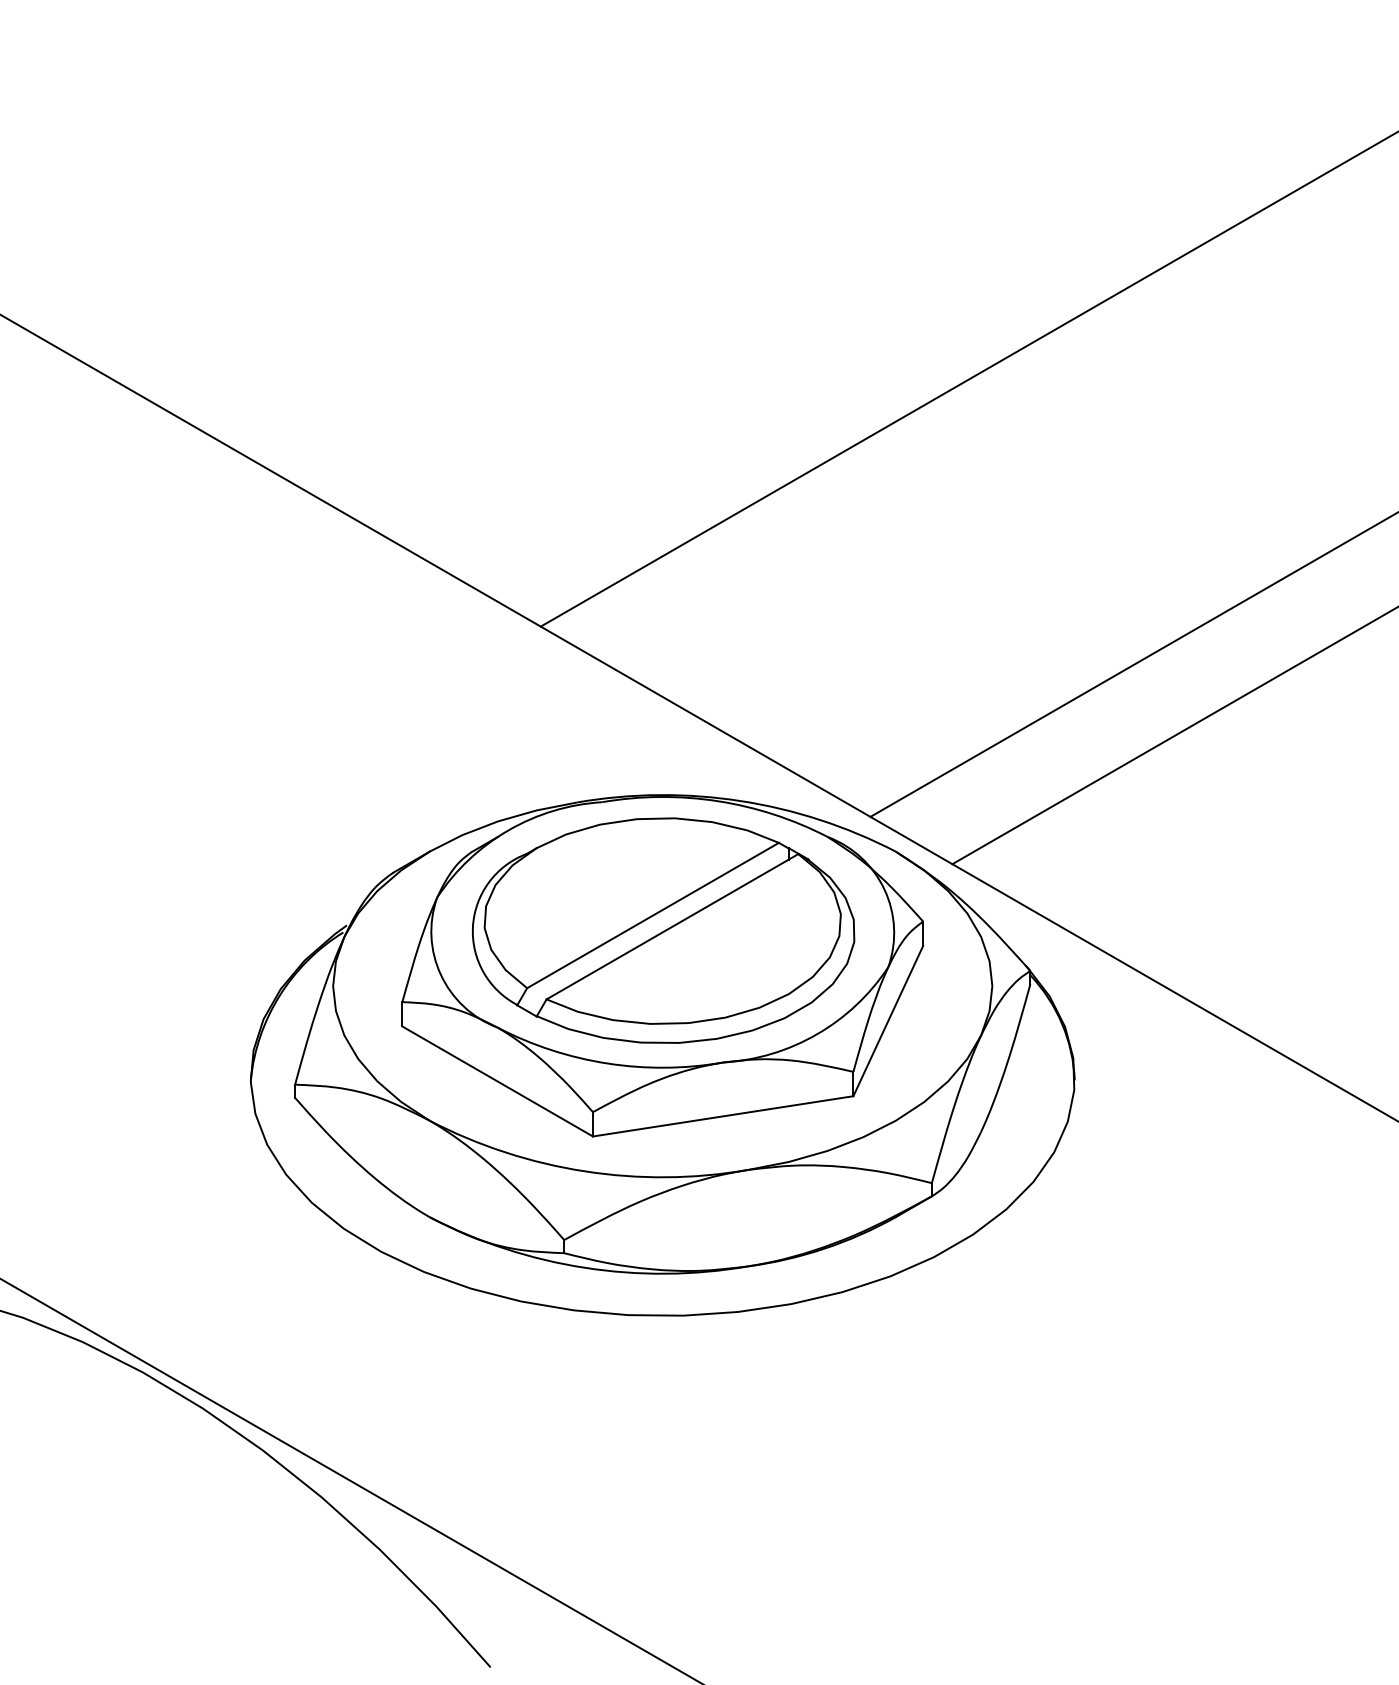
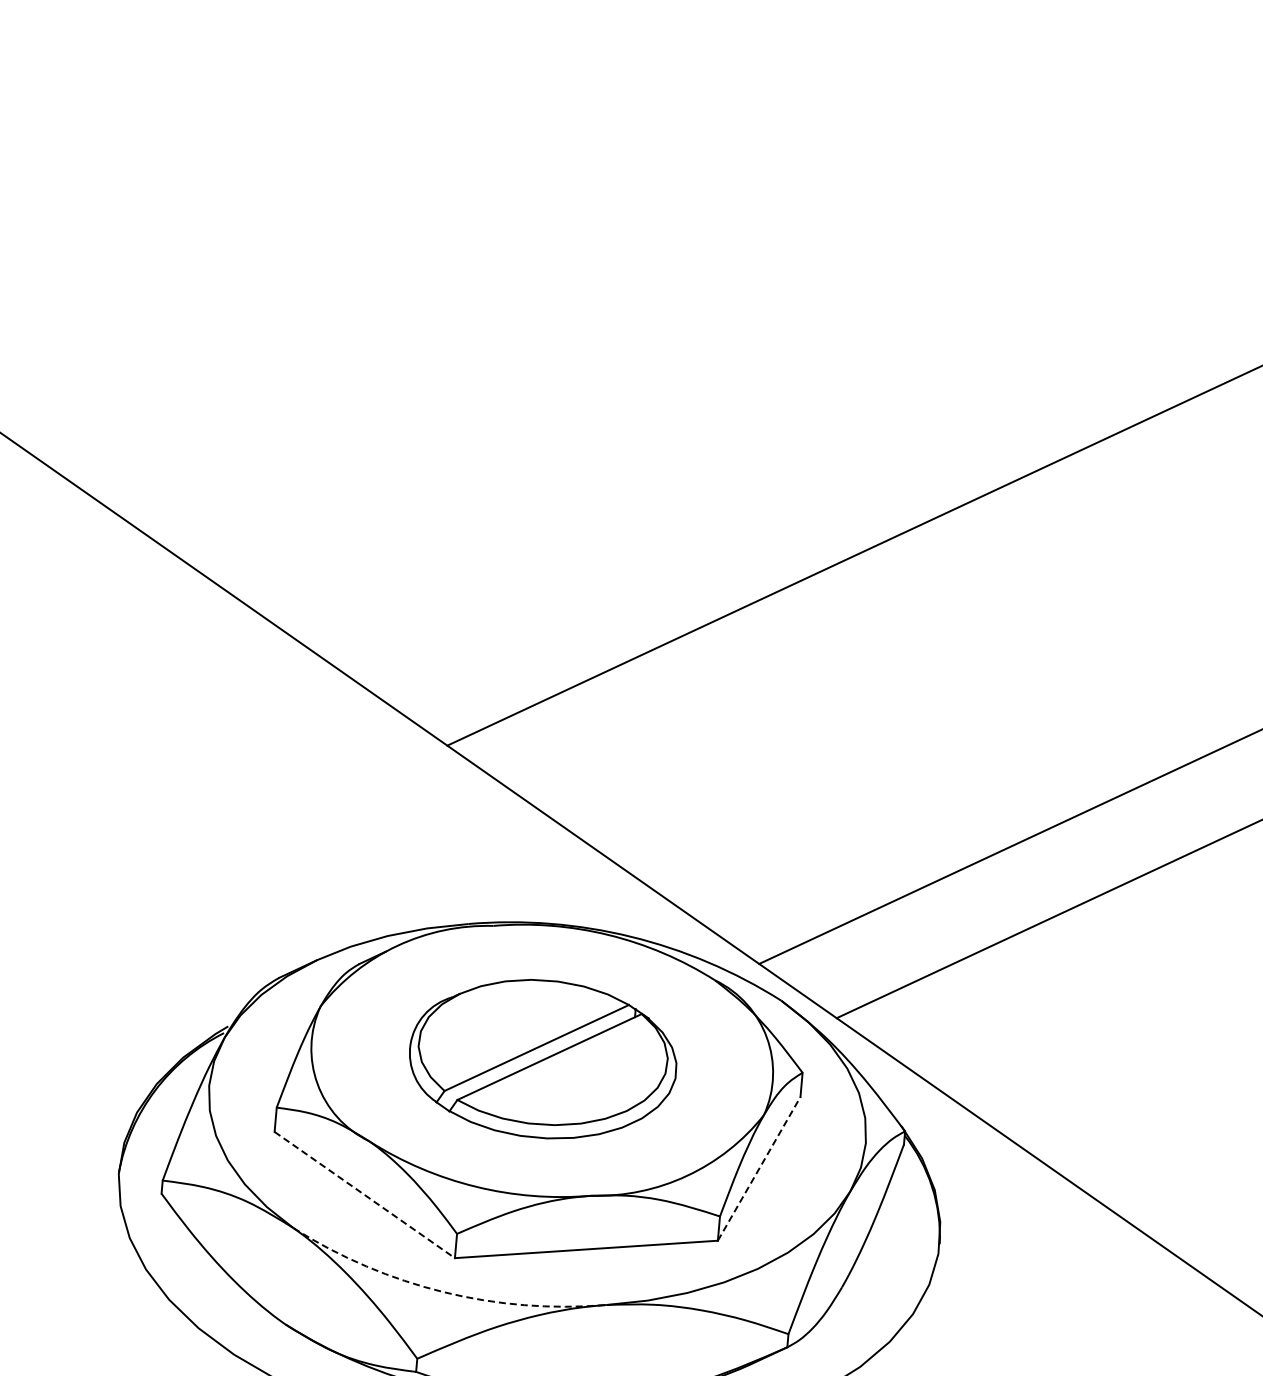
part: (663, 930) -> (543, 1059), size x0.7
line: (888, 1021) -> (759, 1169), solid -> dashed
line: (498, 1081) -> (365, 1195), solid -> dashed
arc: (584, 1171) -> (443, 1292), solid -> dashed

